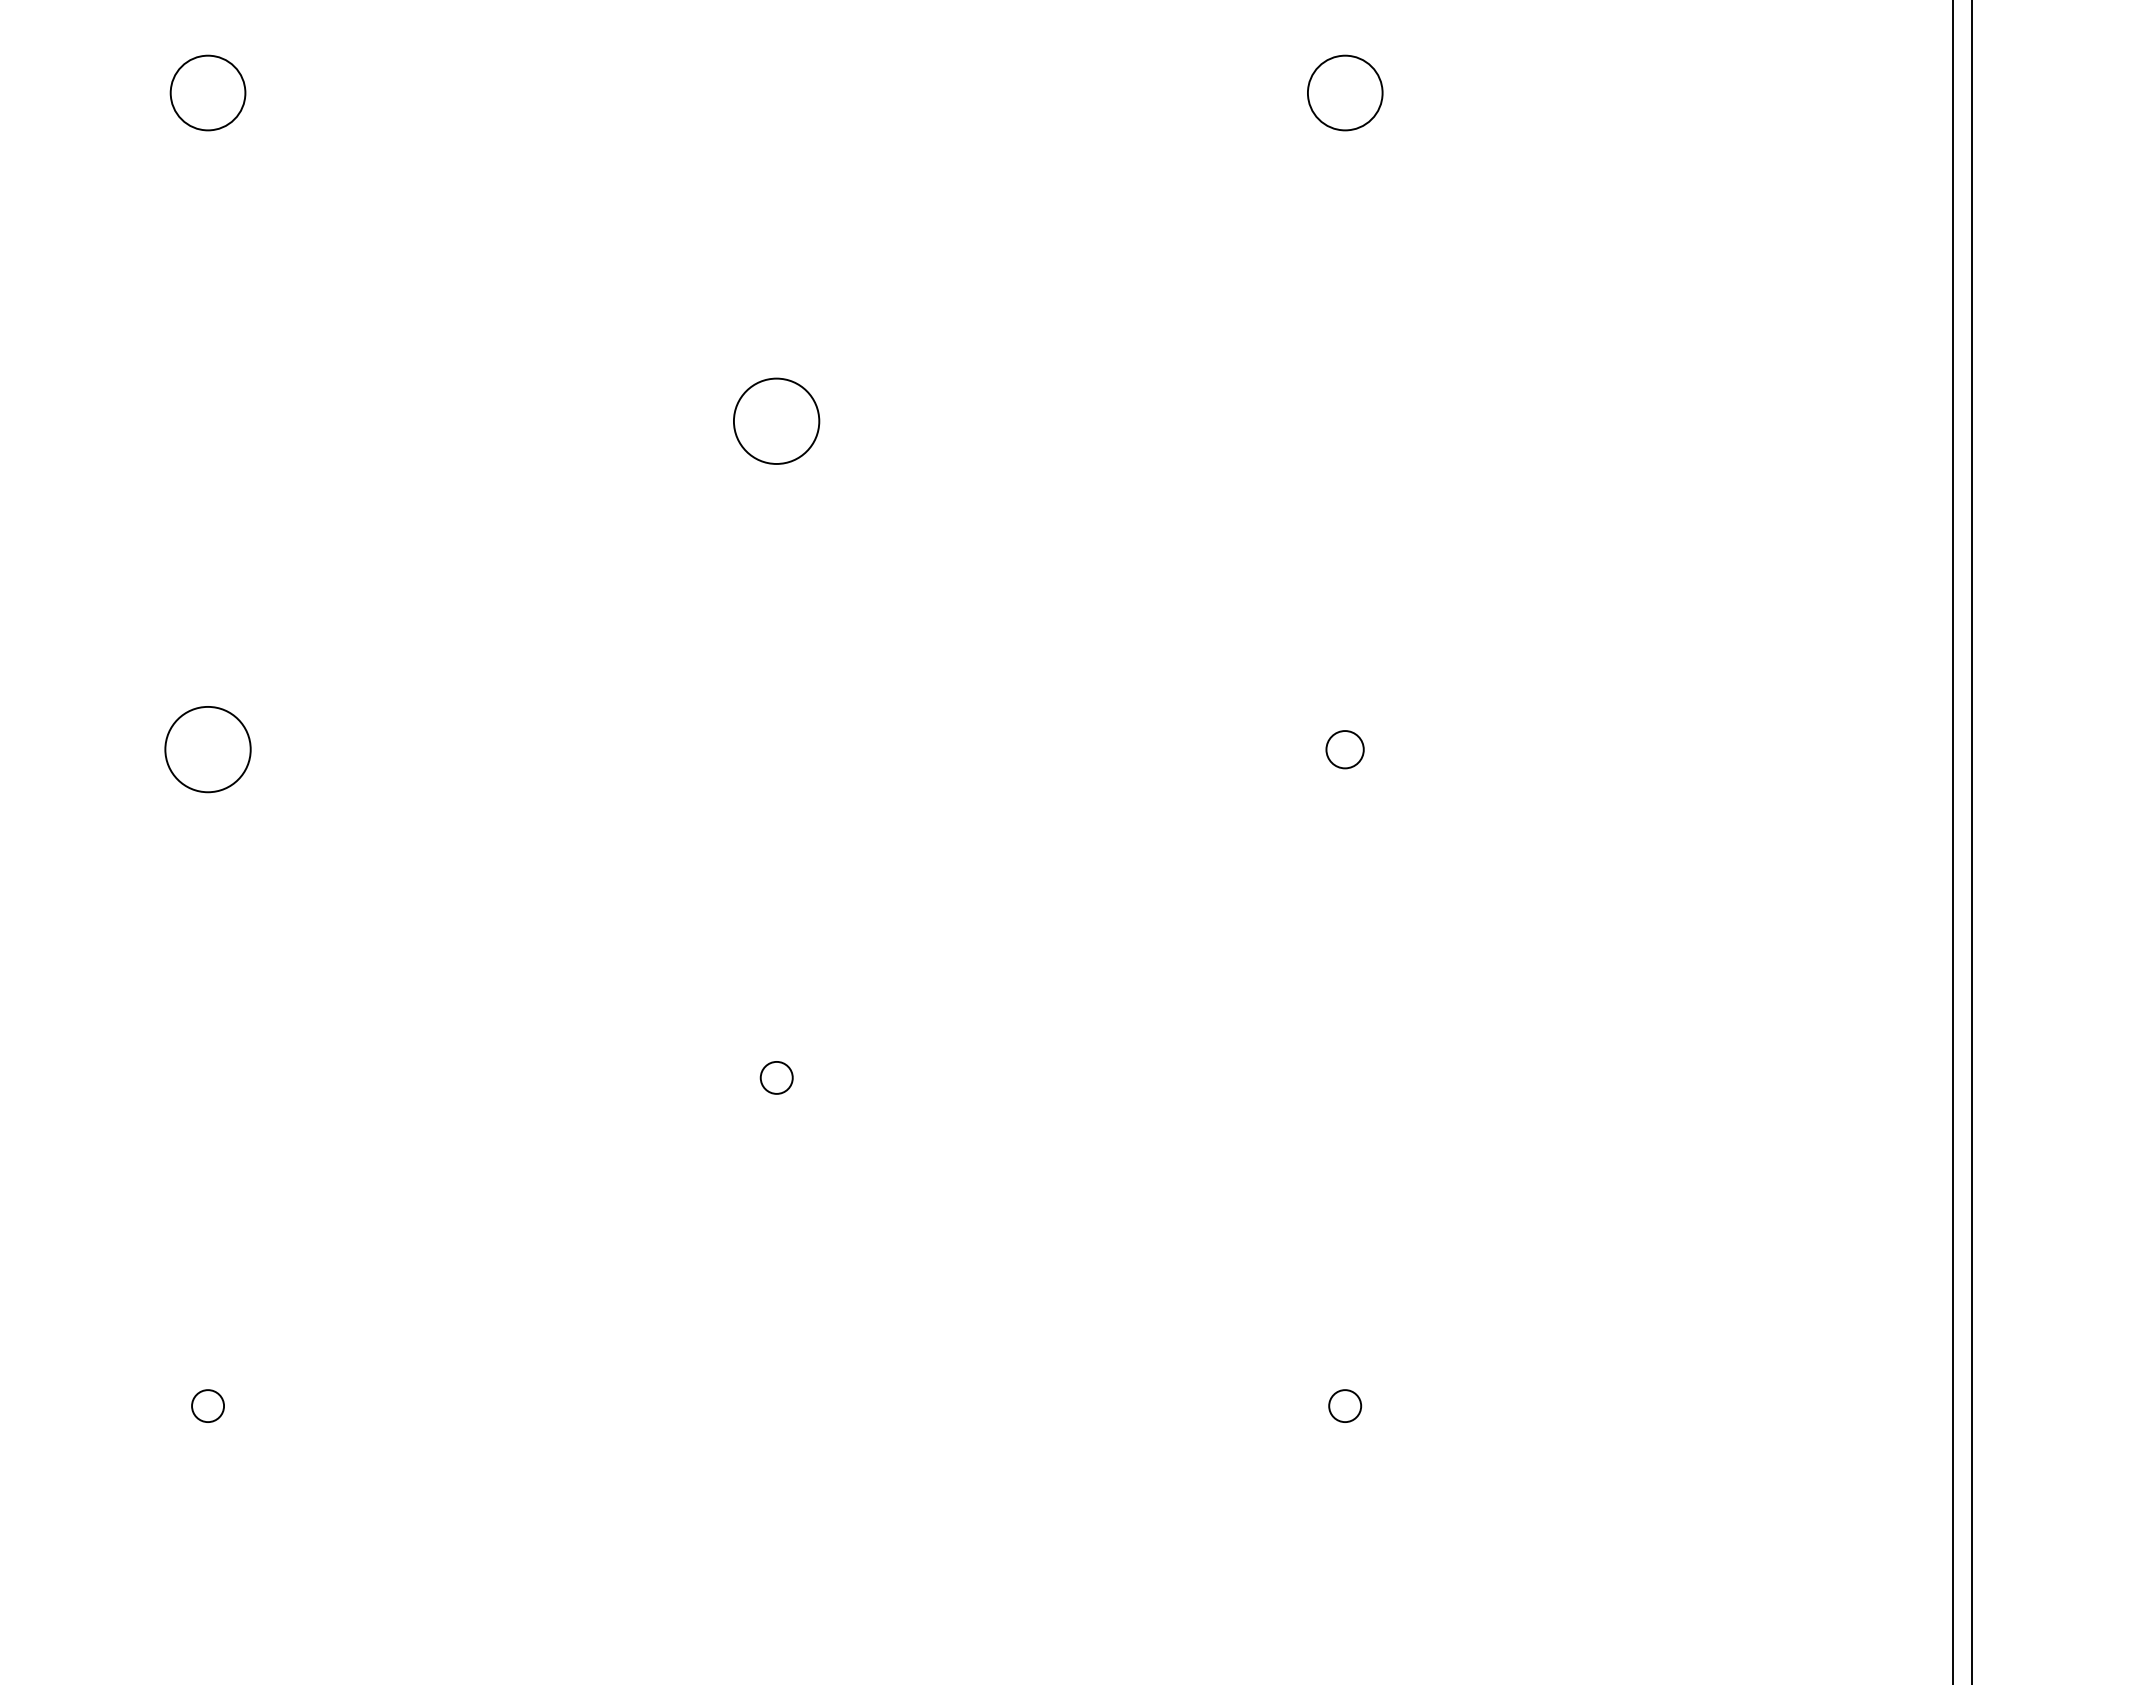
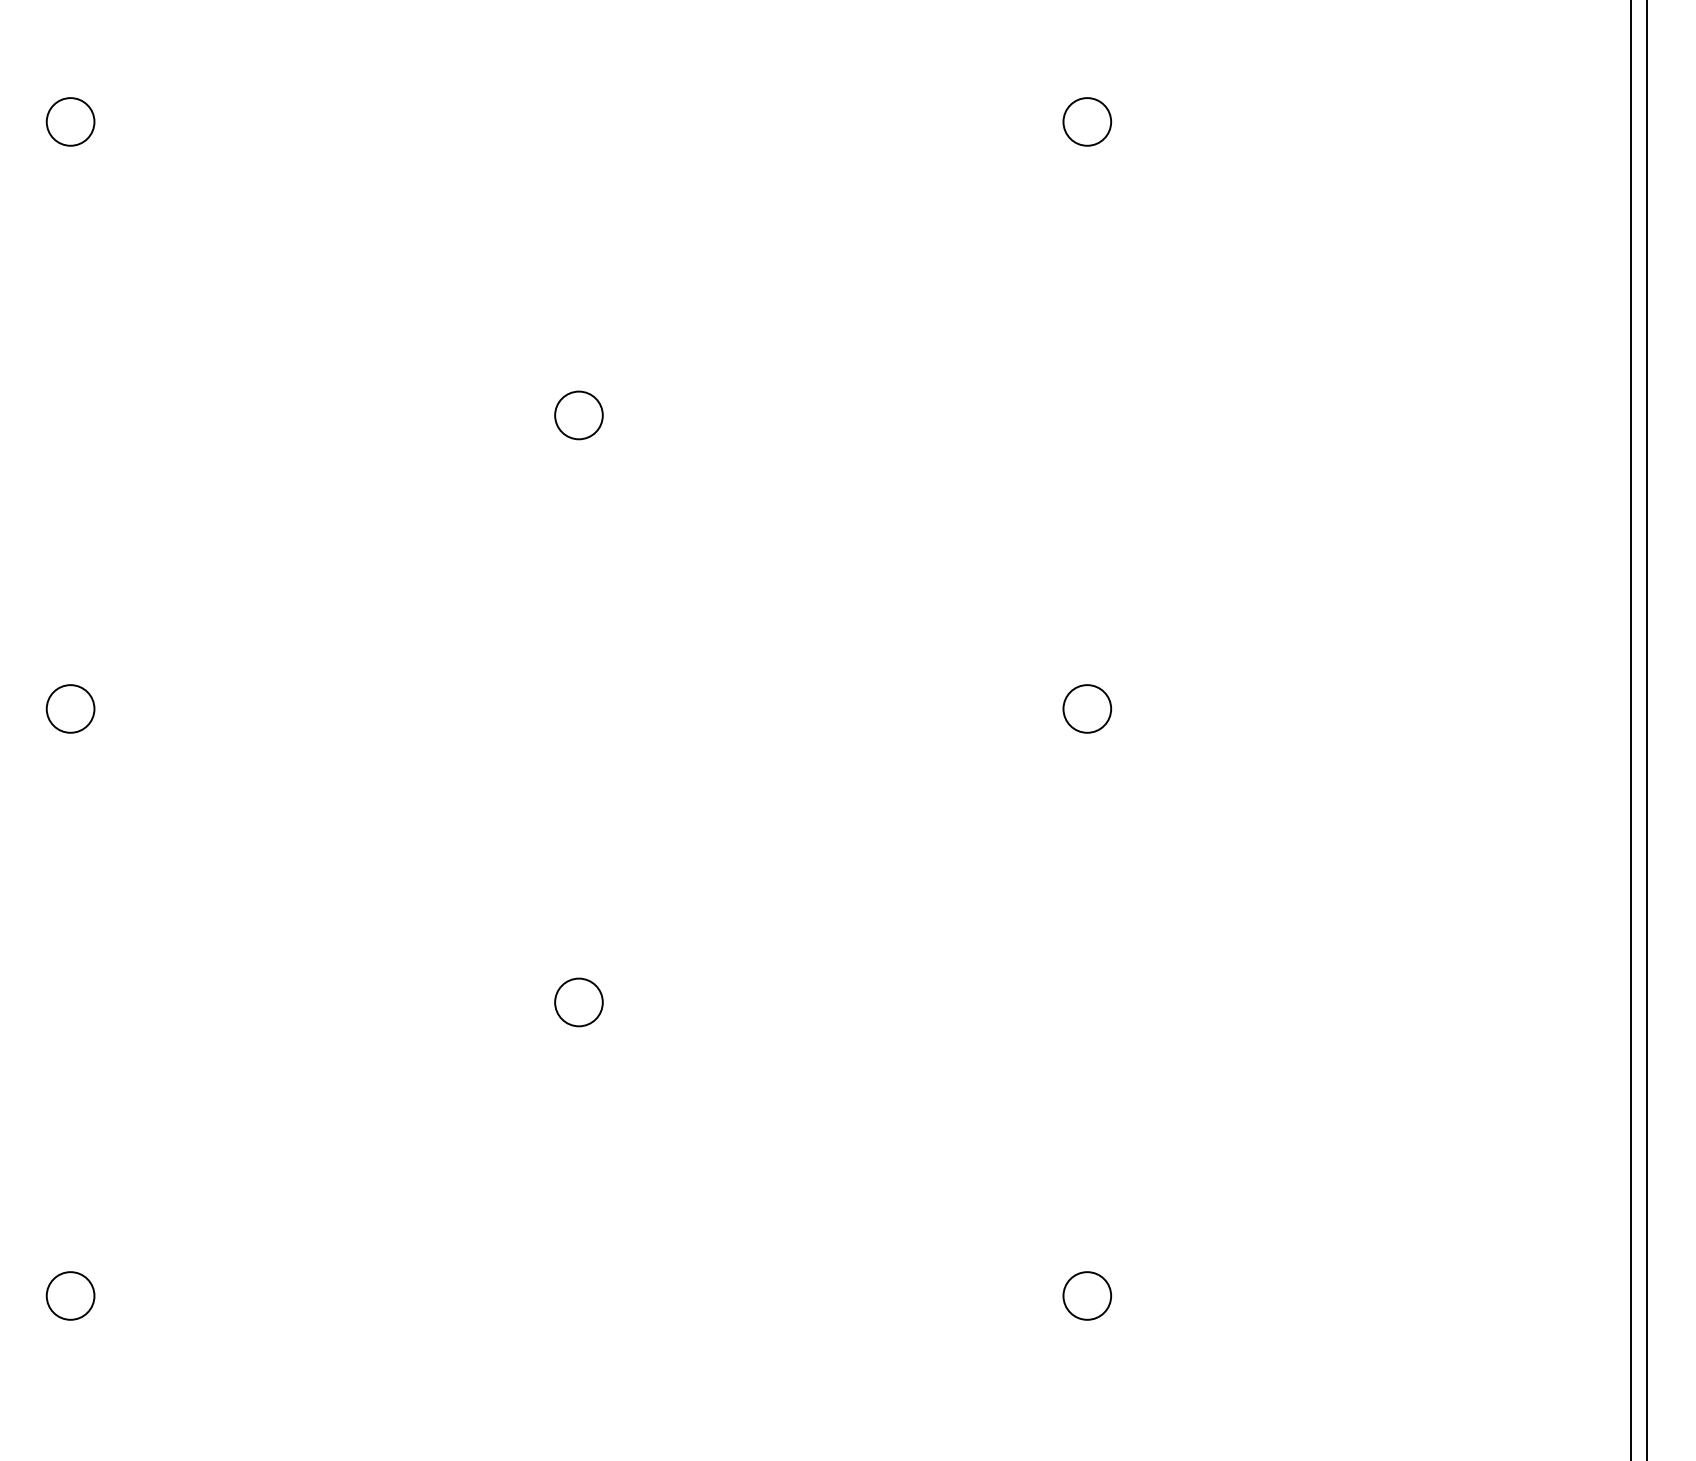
circle: (207, 92) -> (70, 121), size x0.71
circle: (1344, 92) -> (1086, 121), size x0.71
circle: (776, 420) -> (578, 414), size x0.62
circle: (207, 749) -> (70, 708), size x0.62
circle: (1344, 749) -> (1086, 708), size x1.43
circle: (776, 1077) -> (578, 1002), size x1.67
circle: (207, 1405) -> (70, 1295), size x1.67
circle: (1344, 1405) -> (1086, 1295), size x1.67

